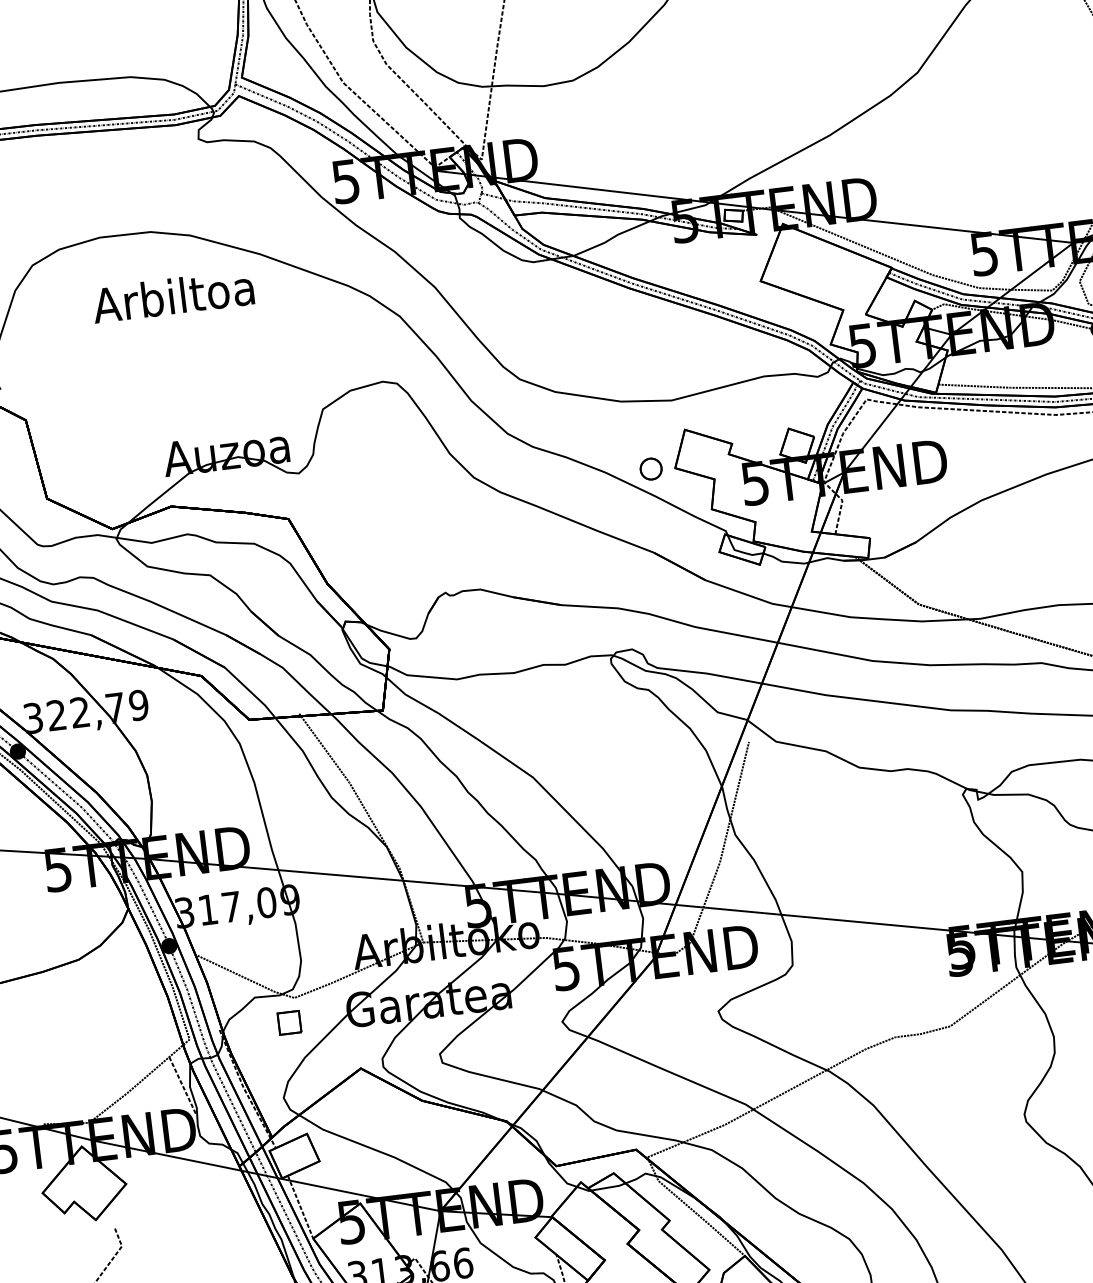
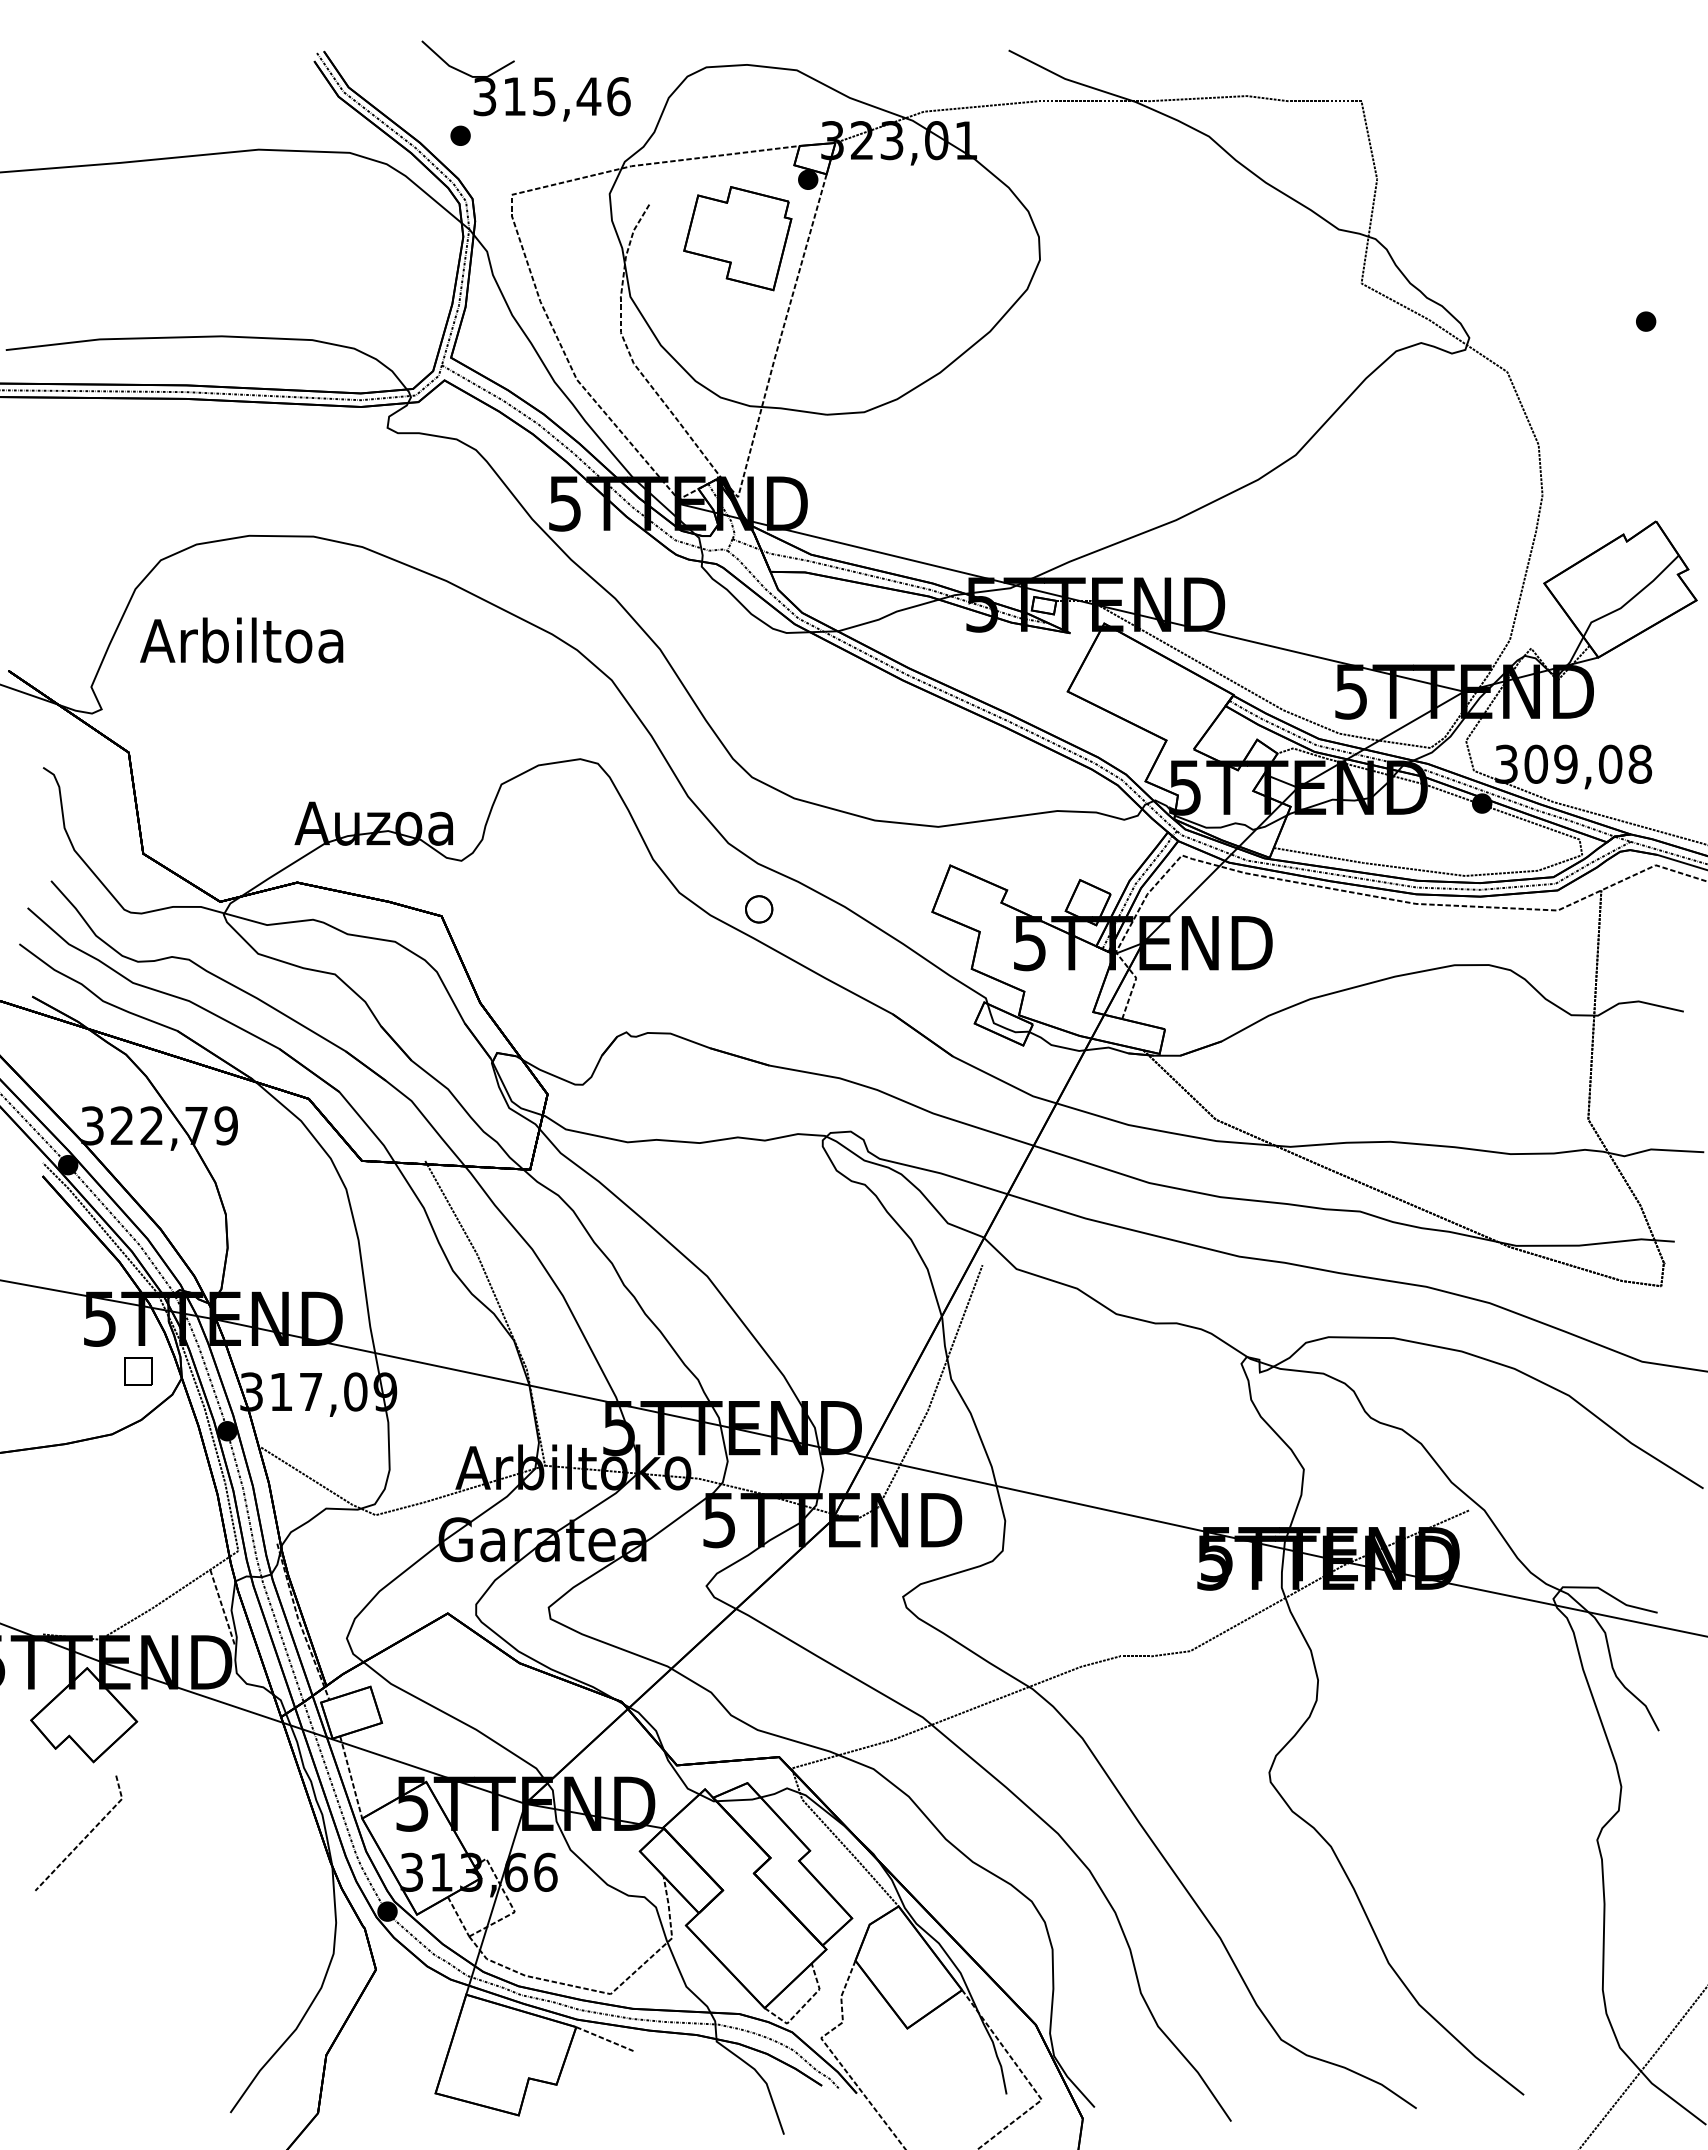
text: (172, 296) -> (241, 640), moved
part: (651, 469) -> (759, 909), moved
part: (289, 1022) -> (138, 1371), moved

